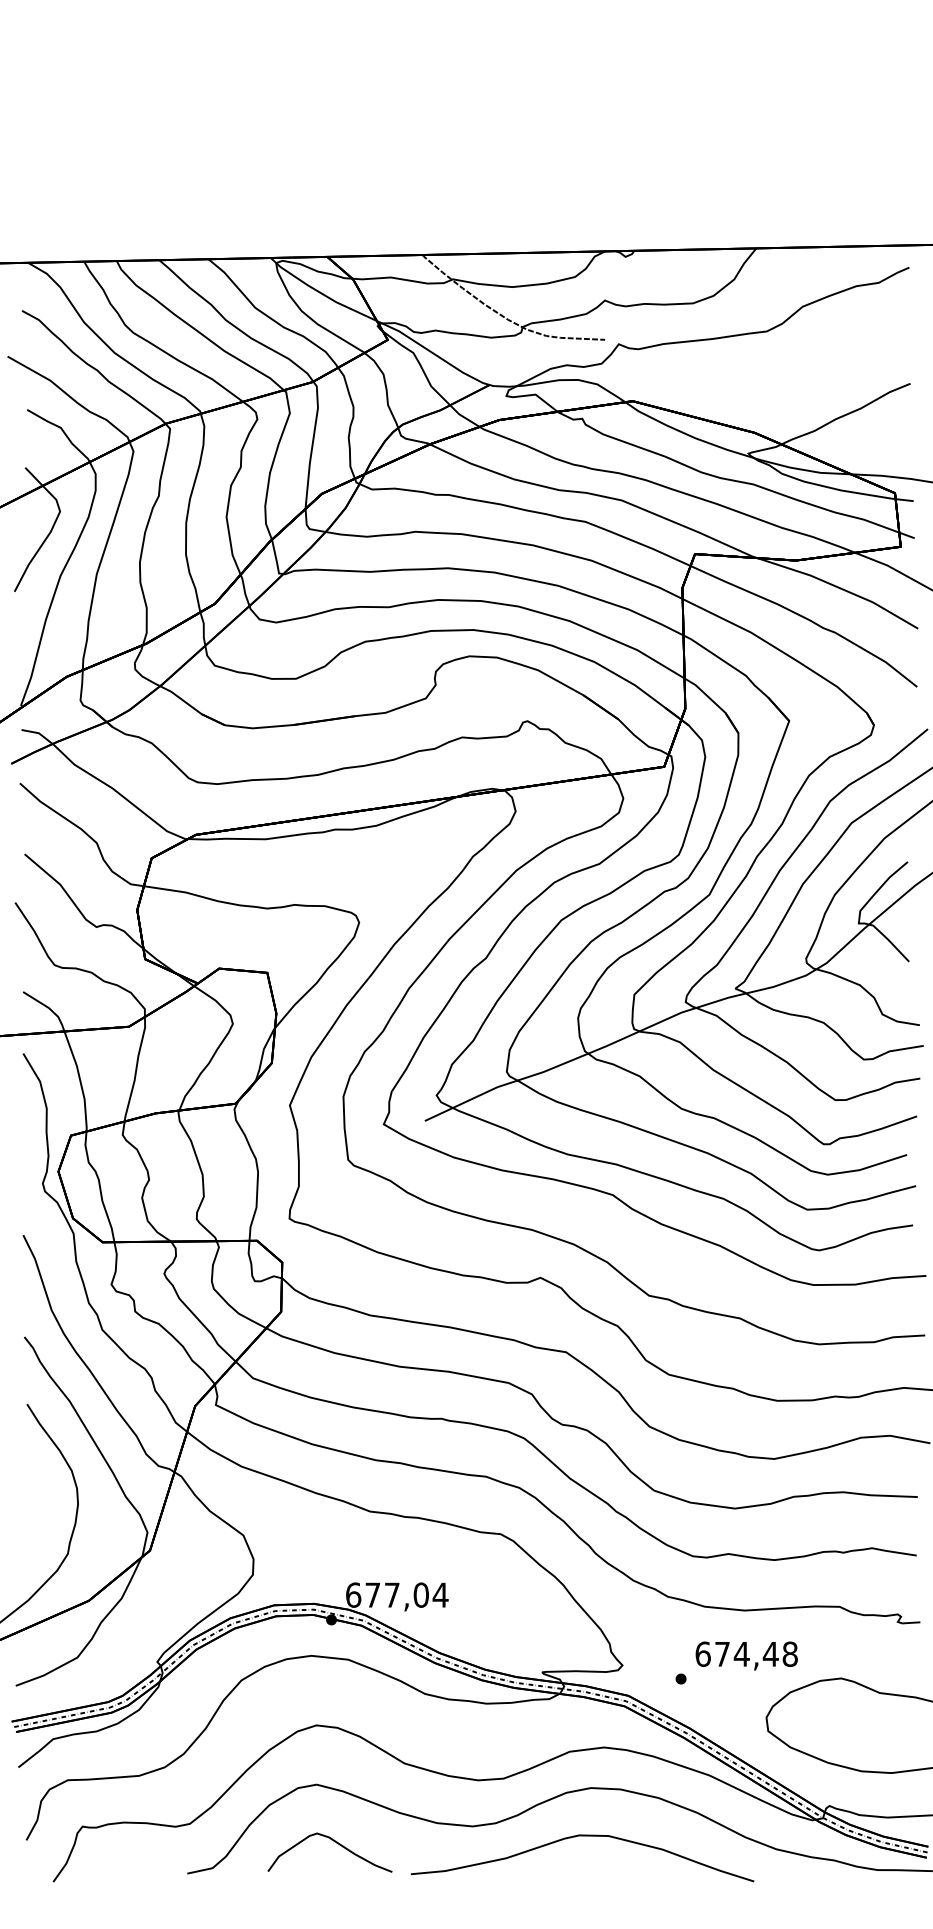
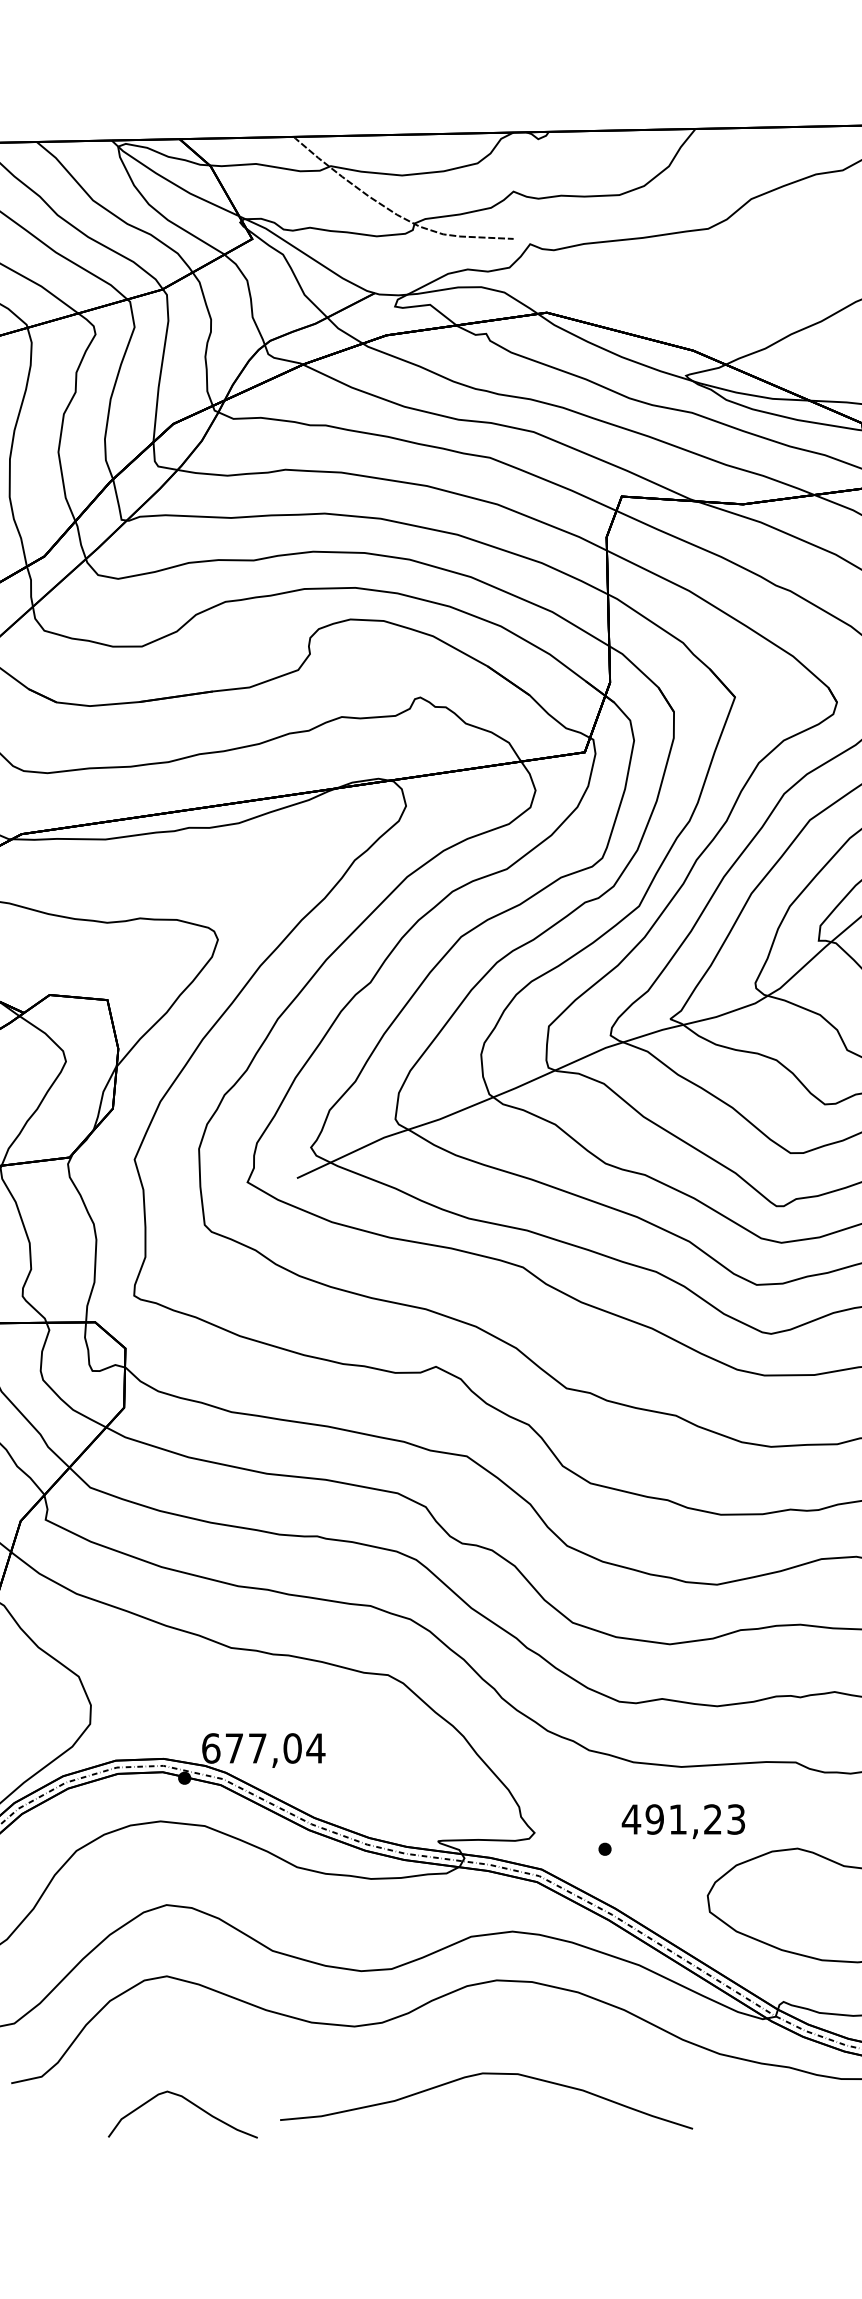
text: (746, 1653) -> (683, 1818), 674,48 -> 491,23
curve: (582, 1836) -> (486, 2074), moved
curve: (334, 1842) -> (188, 2102), moved

